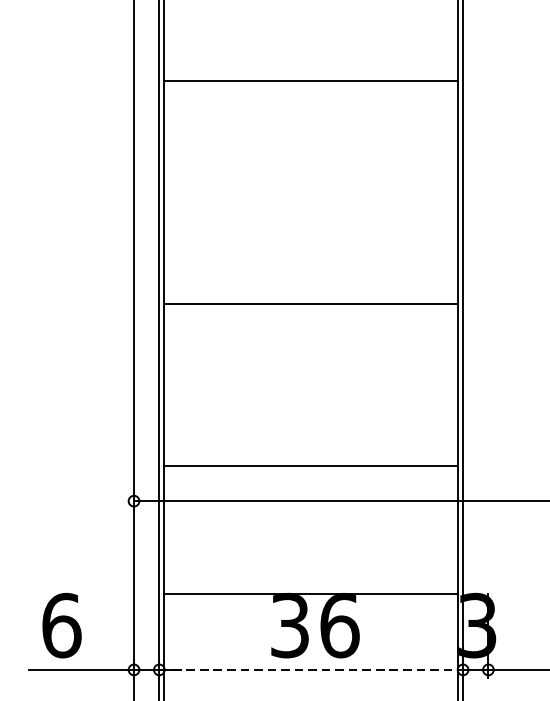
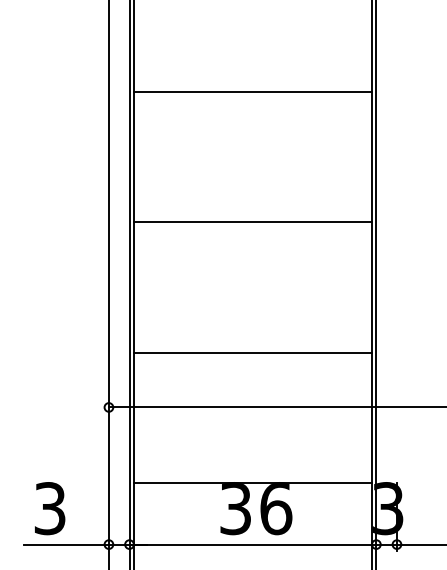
line: (310, 81) -> (252, 92), moved
line: (310, 304) -> (252, 222), moved
line: (310, 465) -> (252, 352), moved
text: (62, 625) -> (50, 508), 6 -> 3
line: (311, 669) -> (253, 544), dashed -> solid

